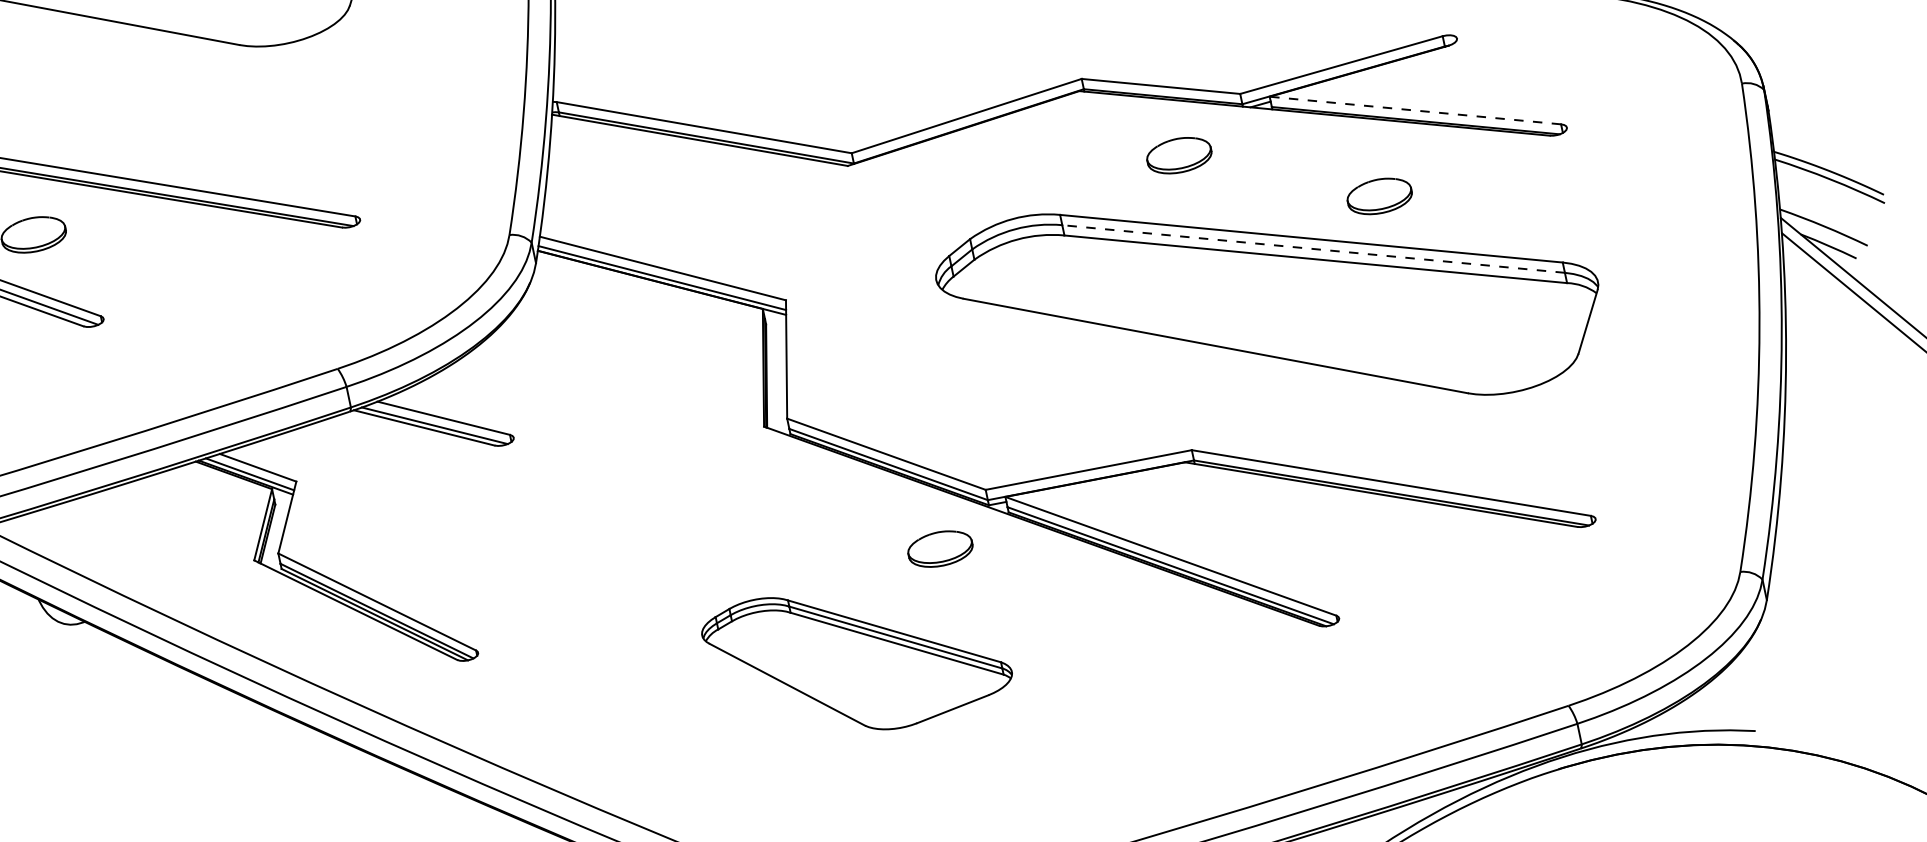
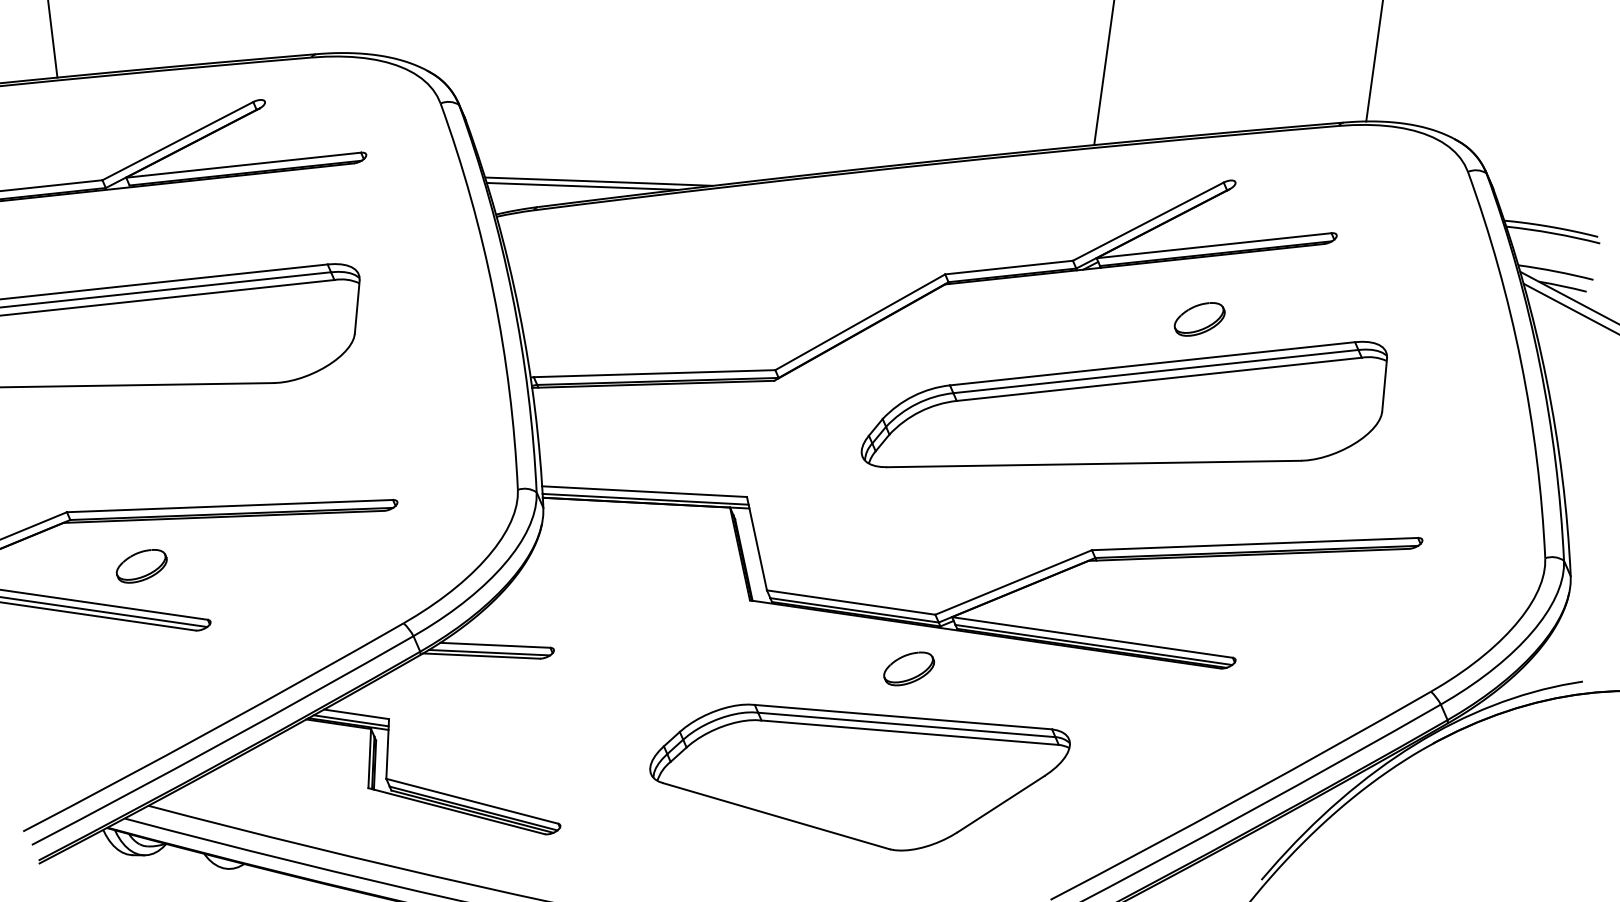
line: (1414, 110) -> (1213, 245), dashed -> solid
part: (1179, 155) -> (1034, 319), removed
line: (1313, 248) -> (1155, 371), dashed -> solid
part: (853, 668) -> (859, 777), size x1.67

